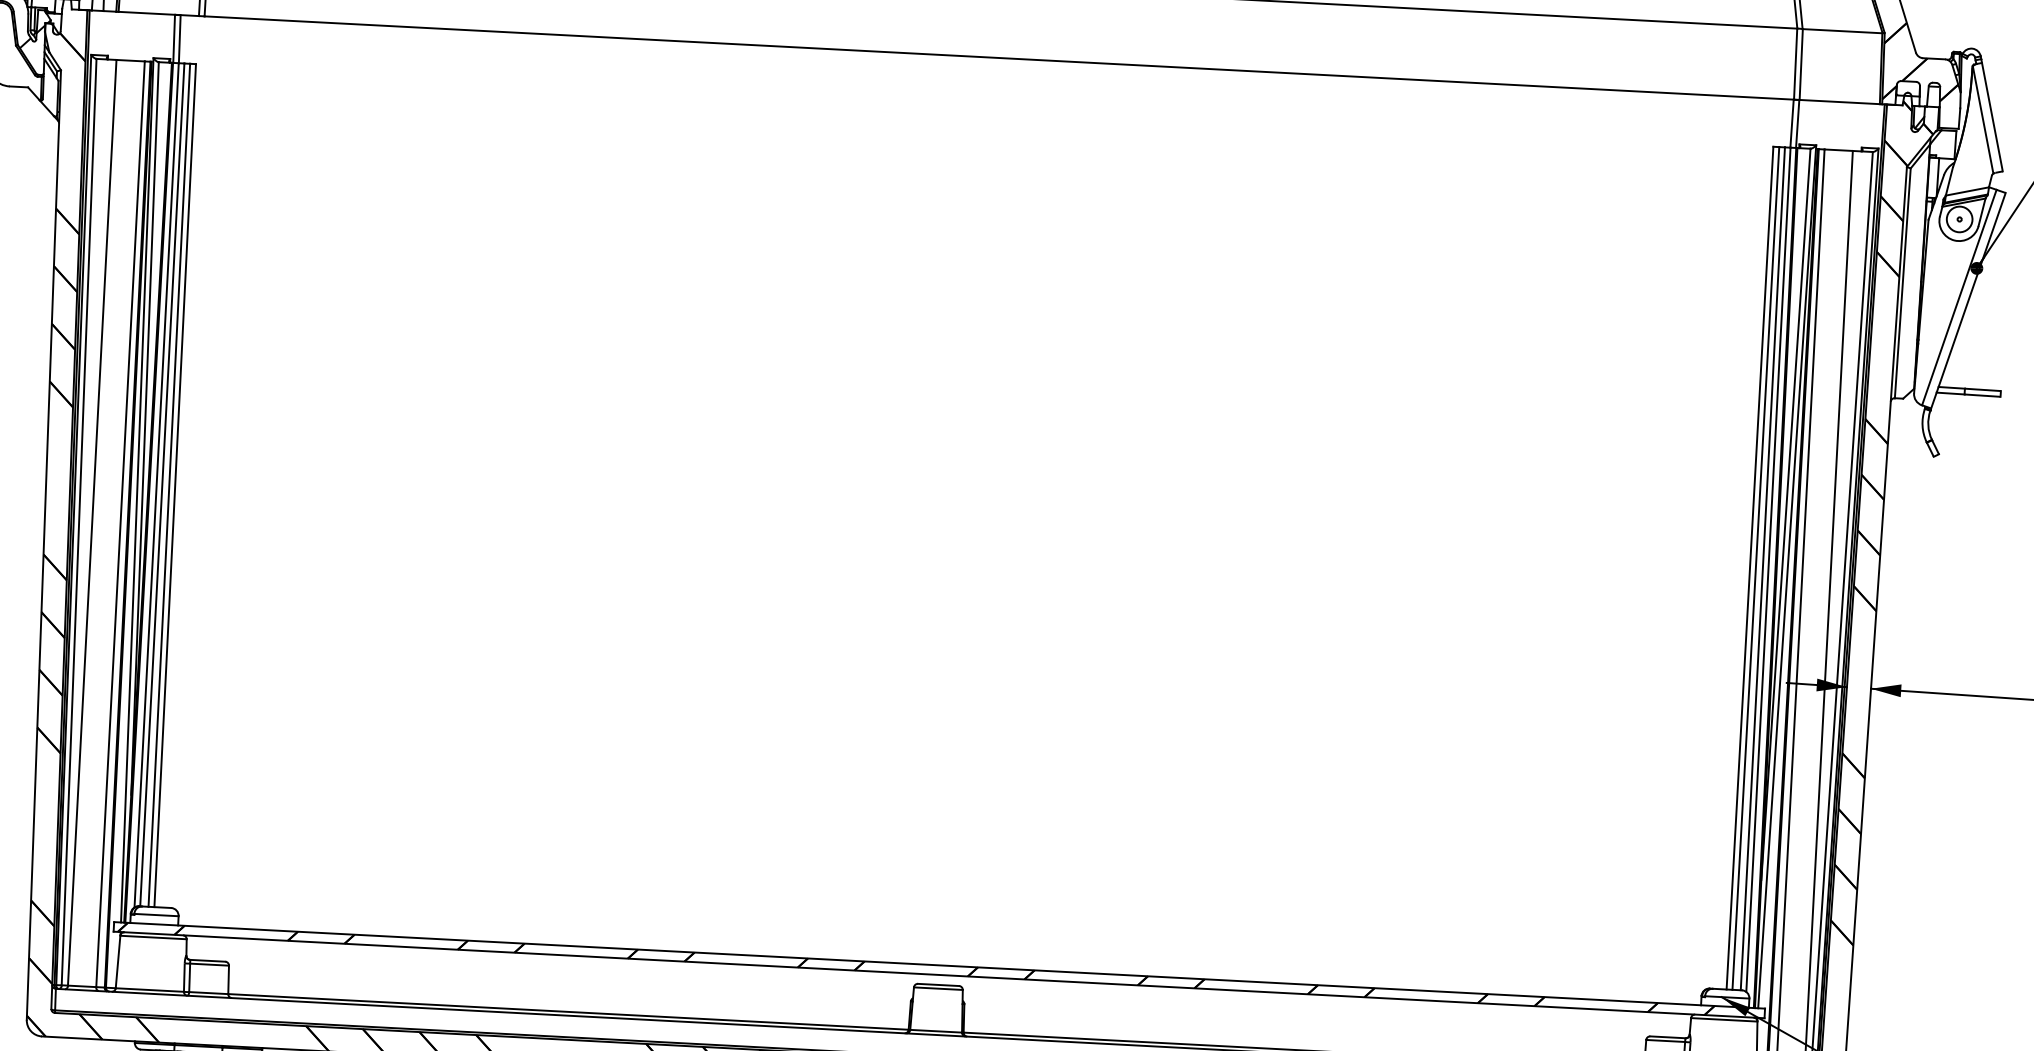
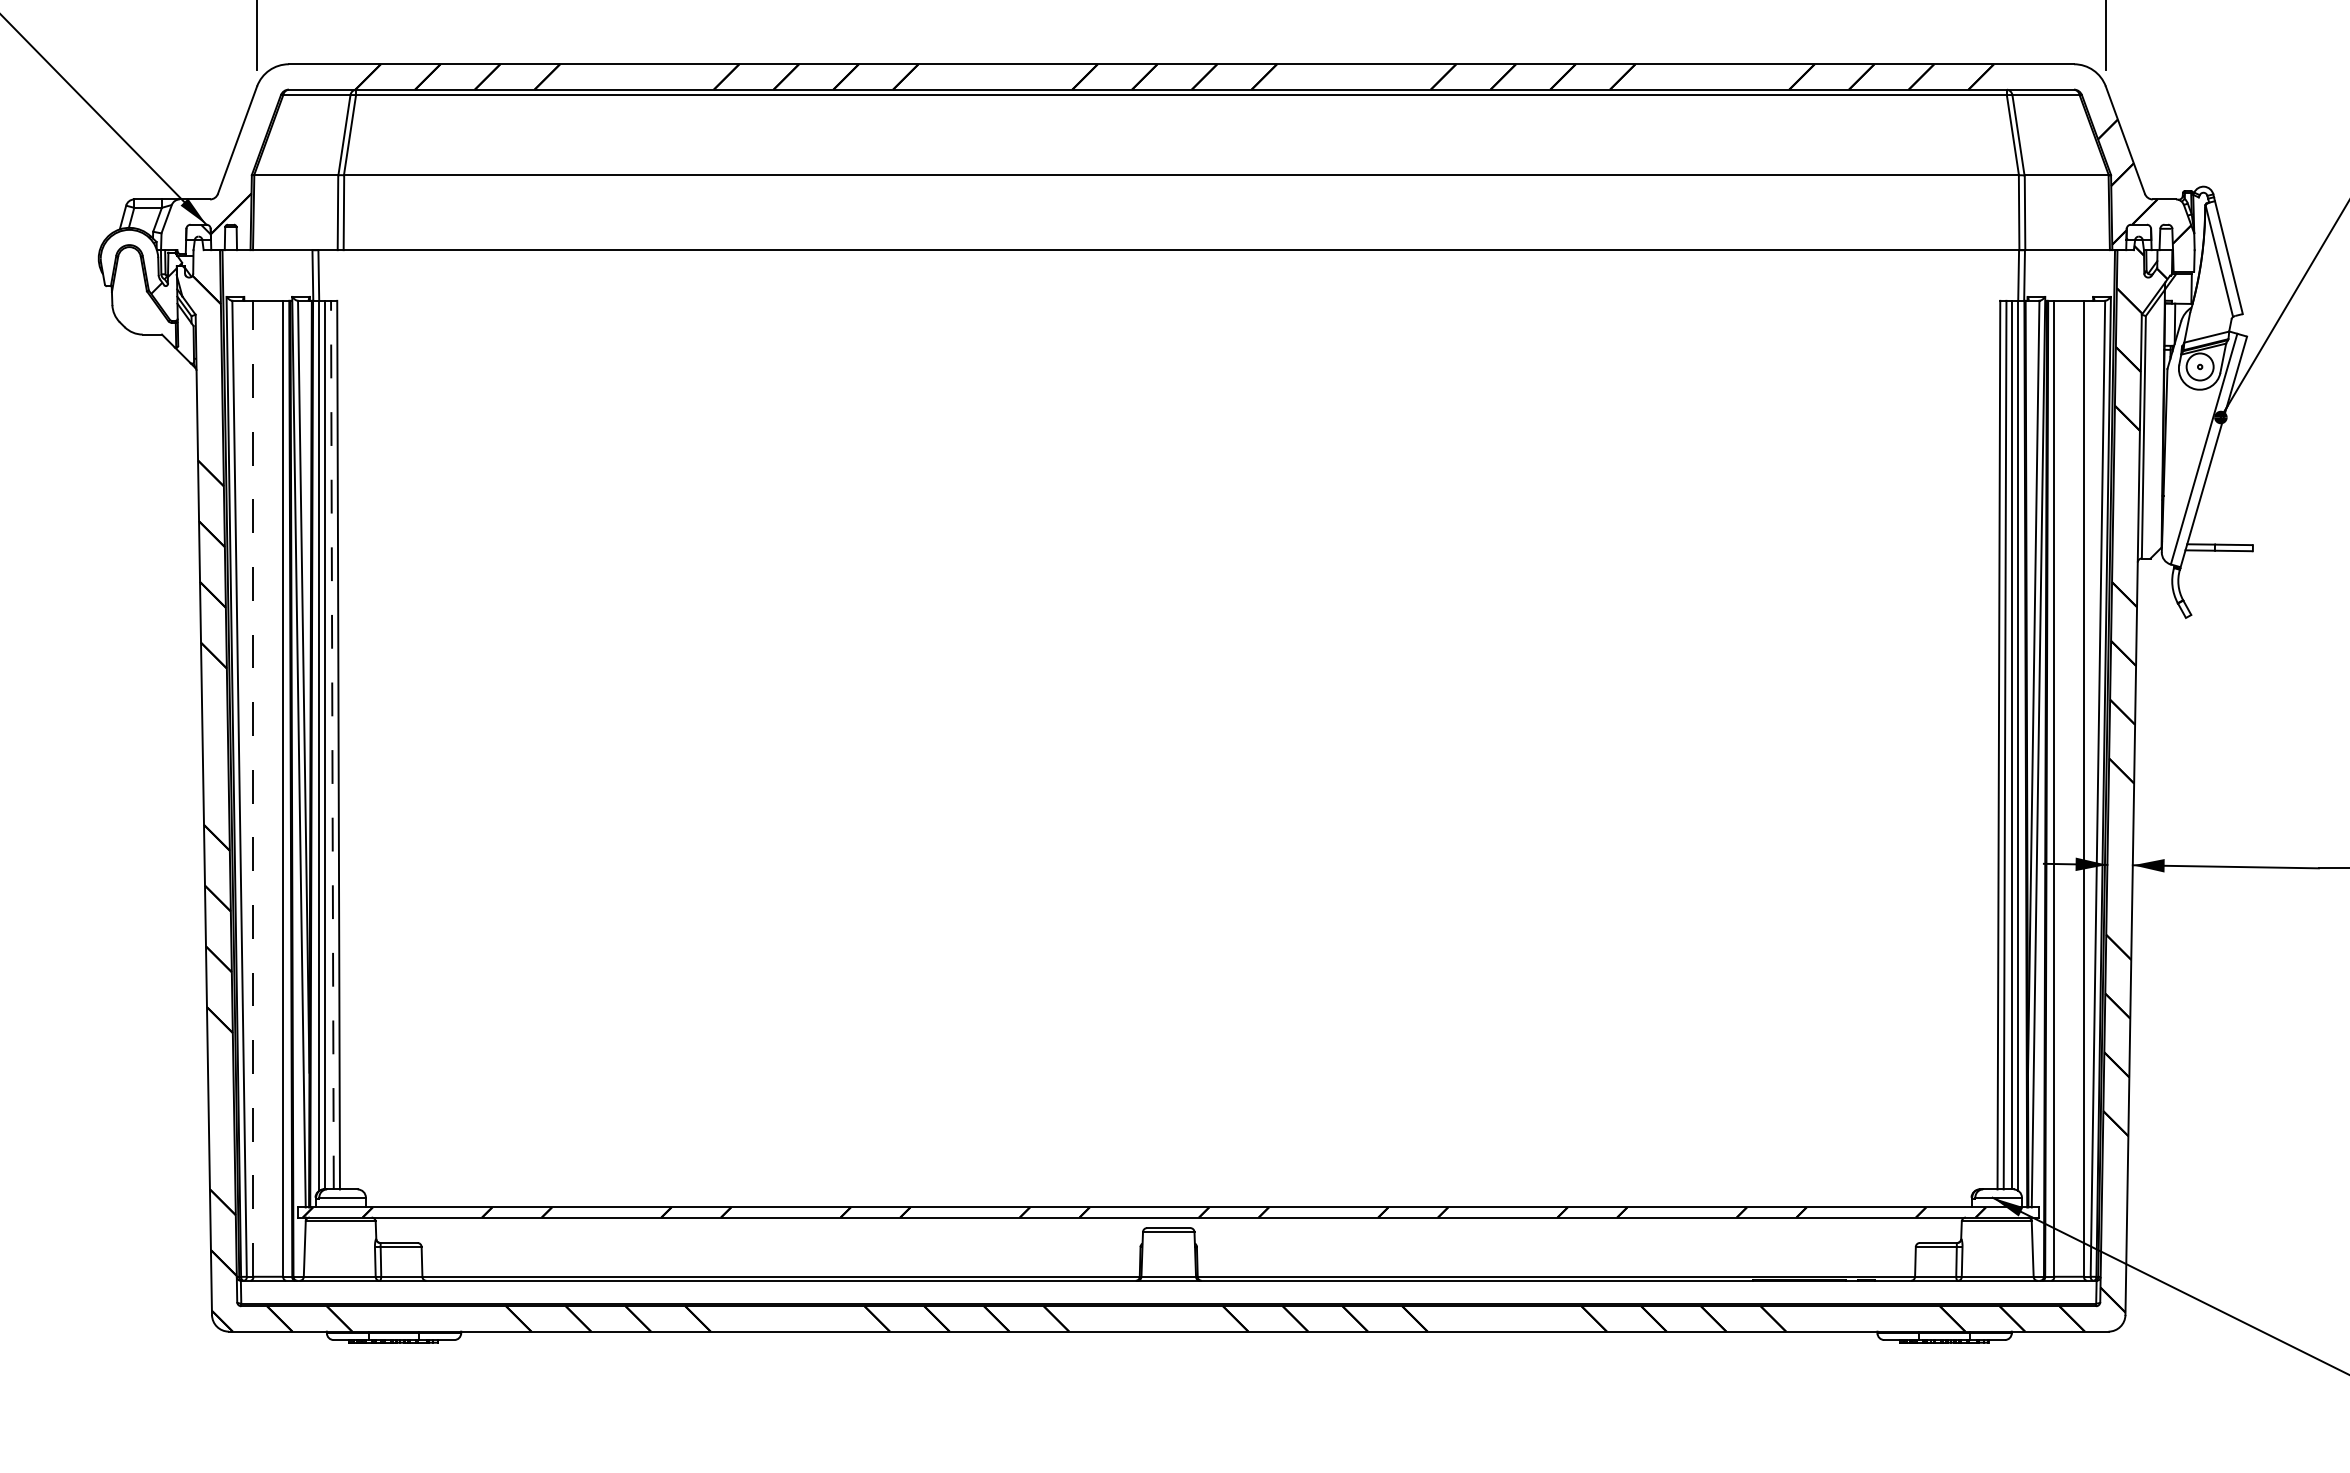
line: (169, 484) -> (332, 744), solid -> dashed
line: (92, 522) -> (253, 788), solid -> dashed

